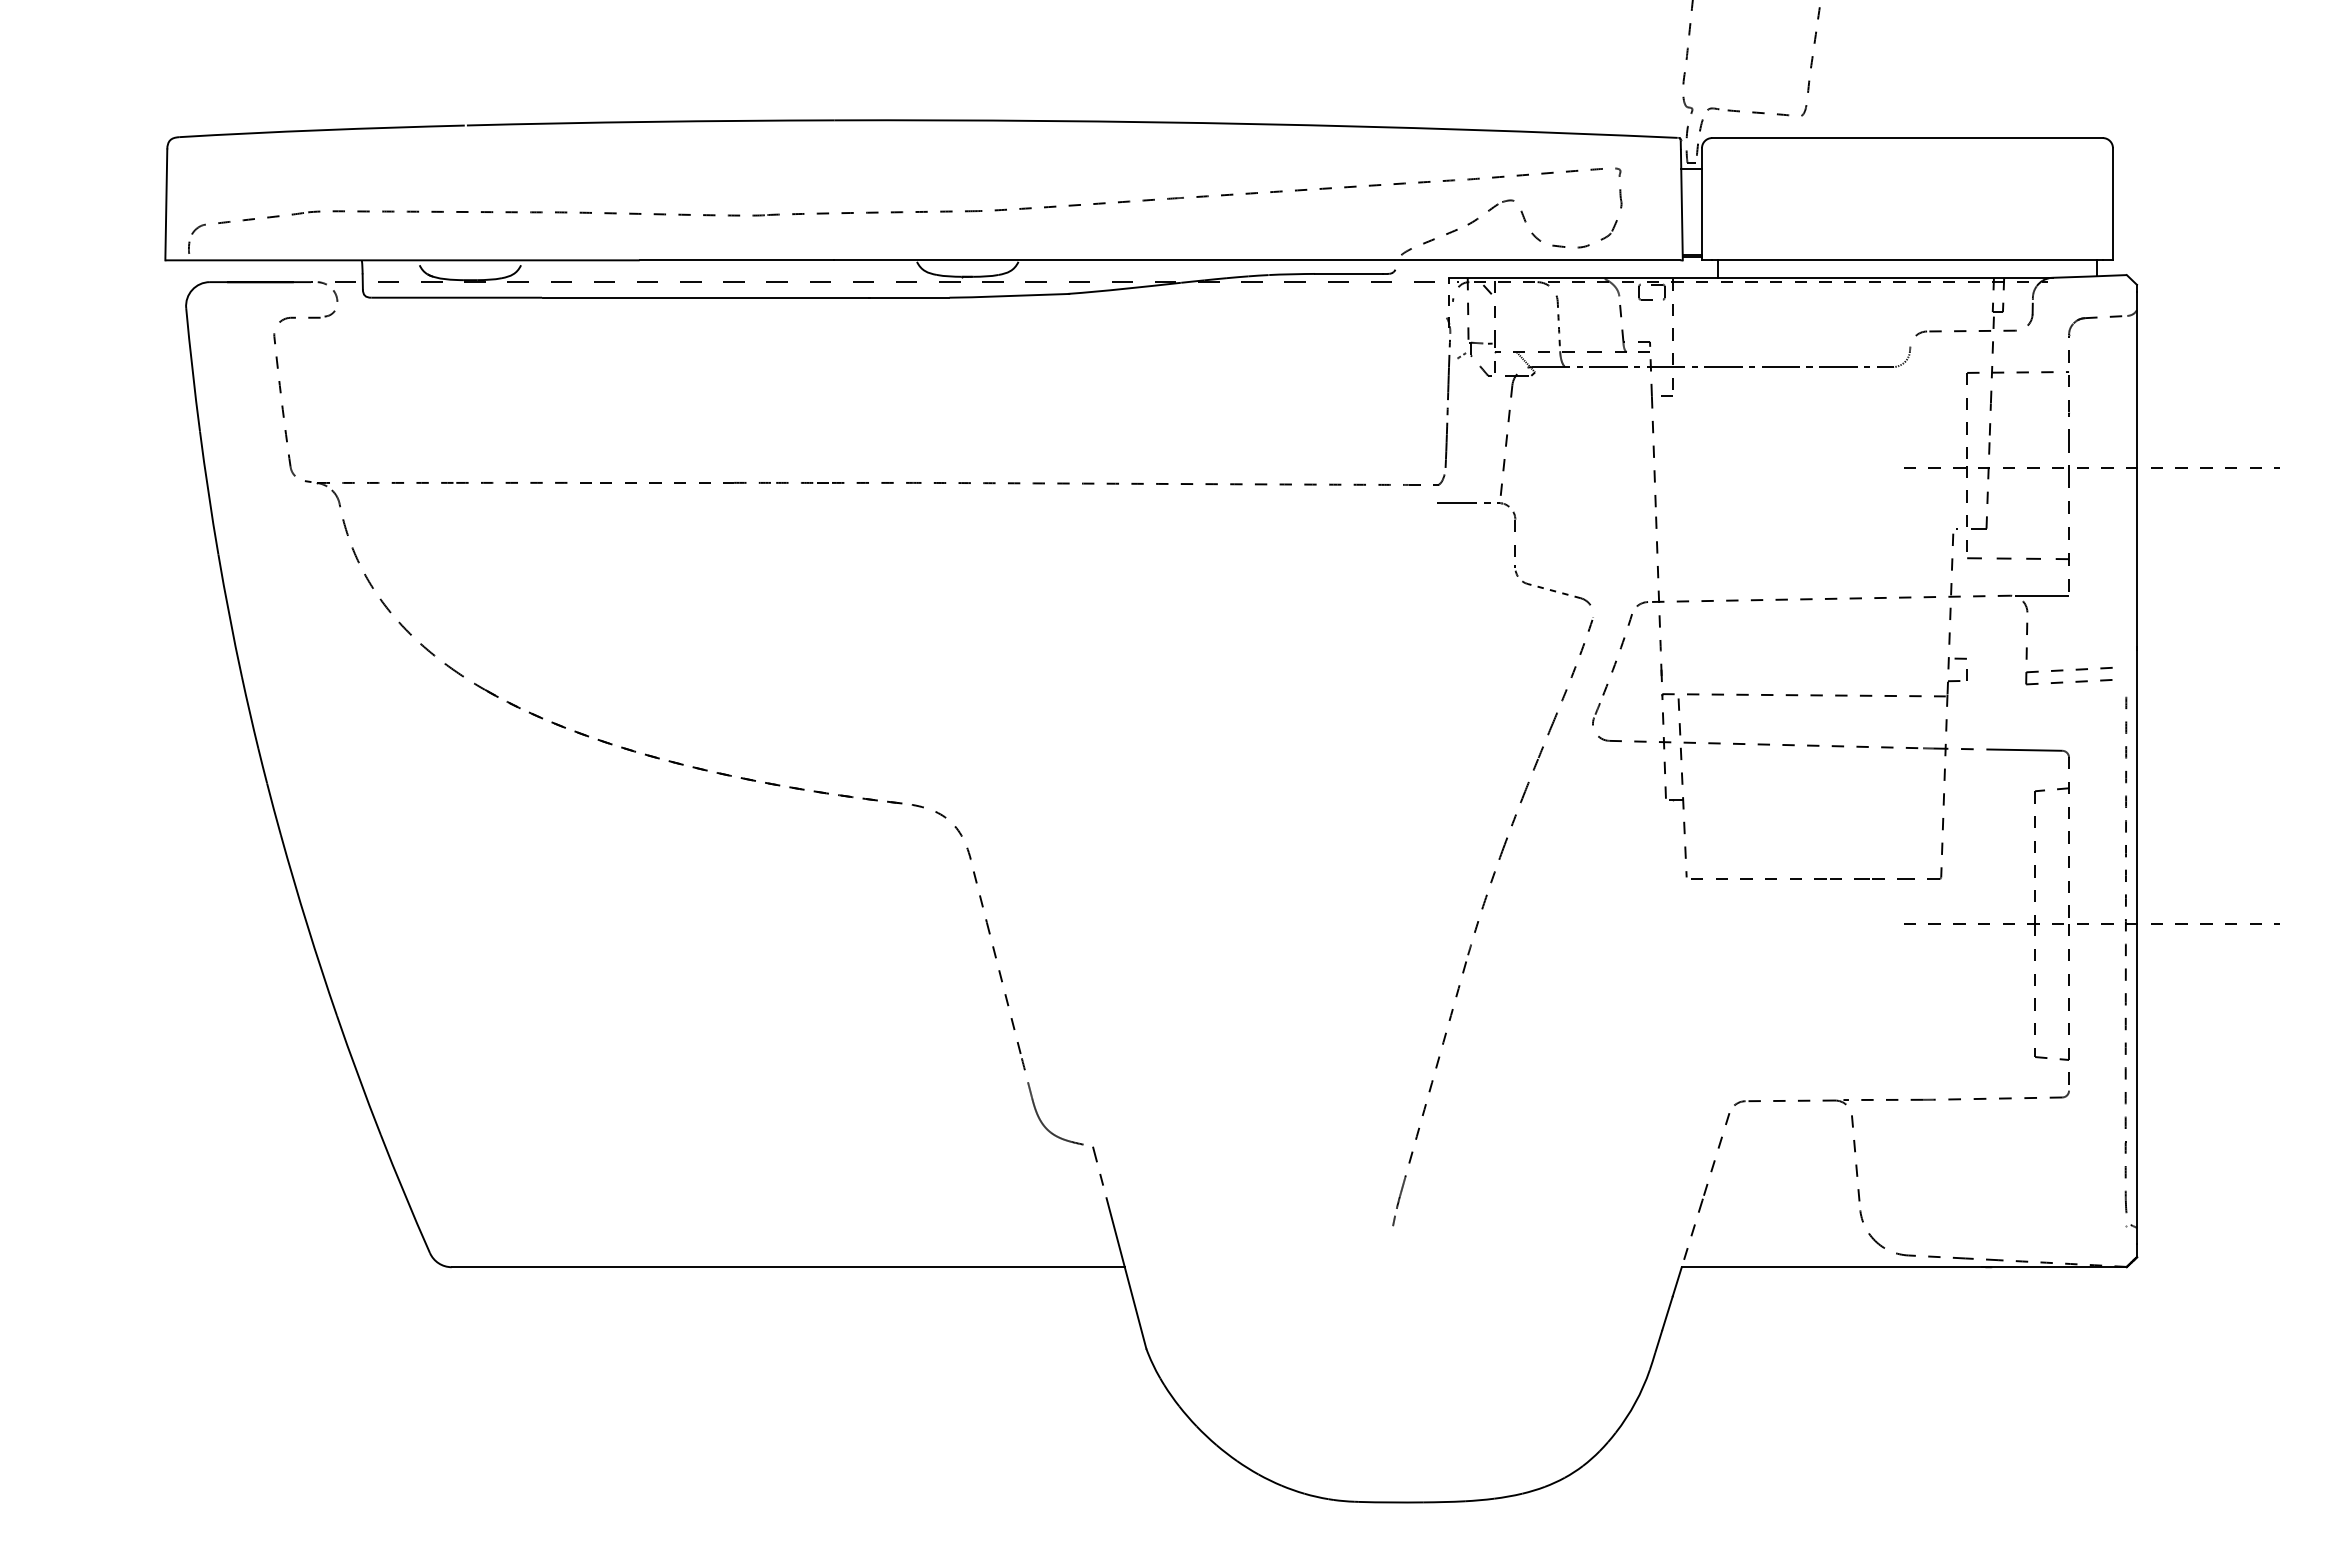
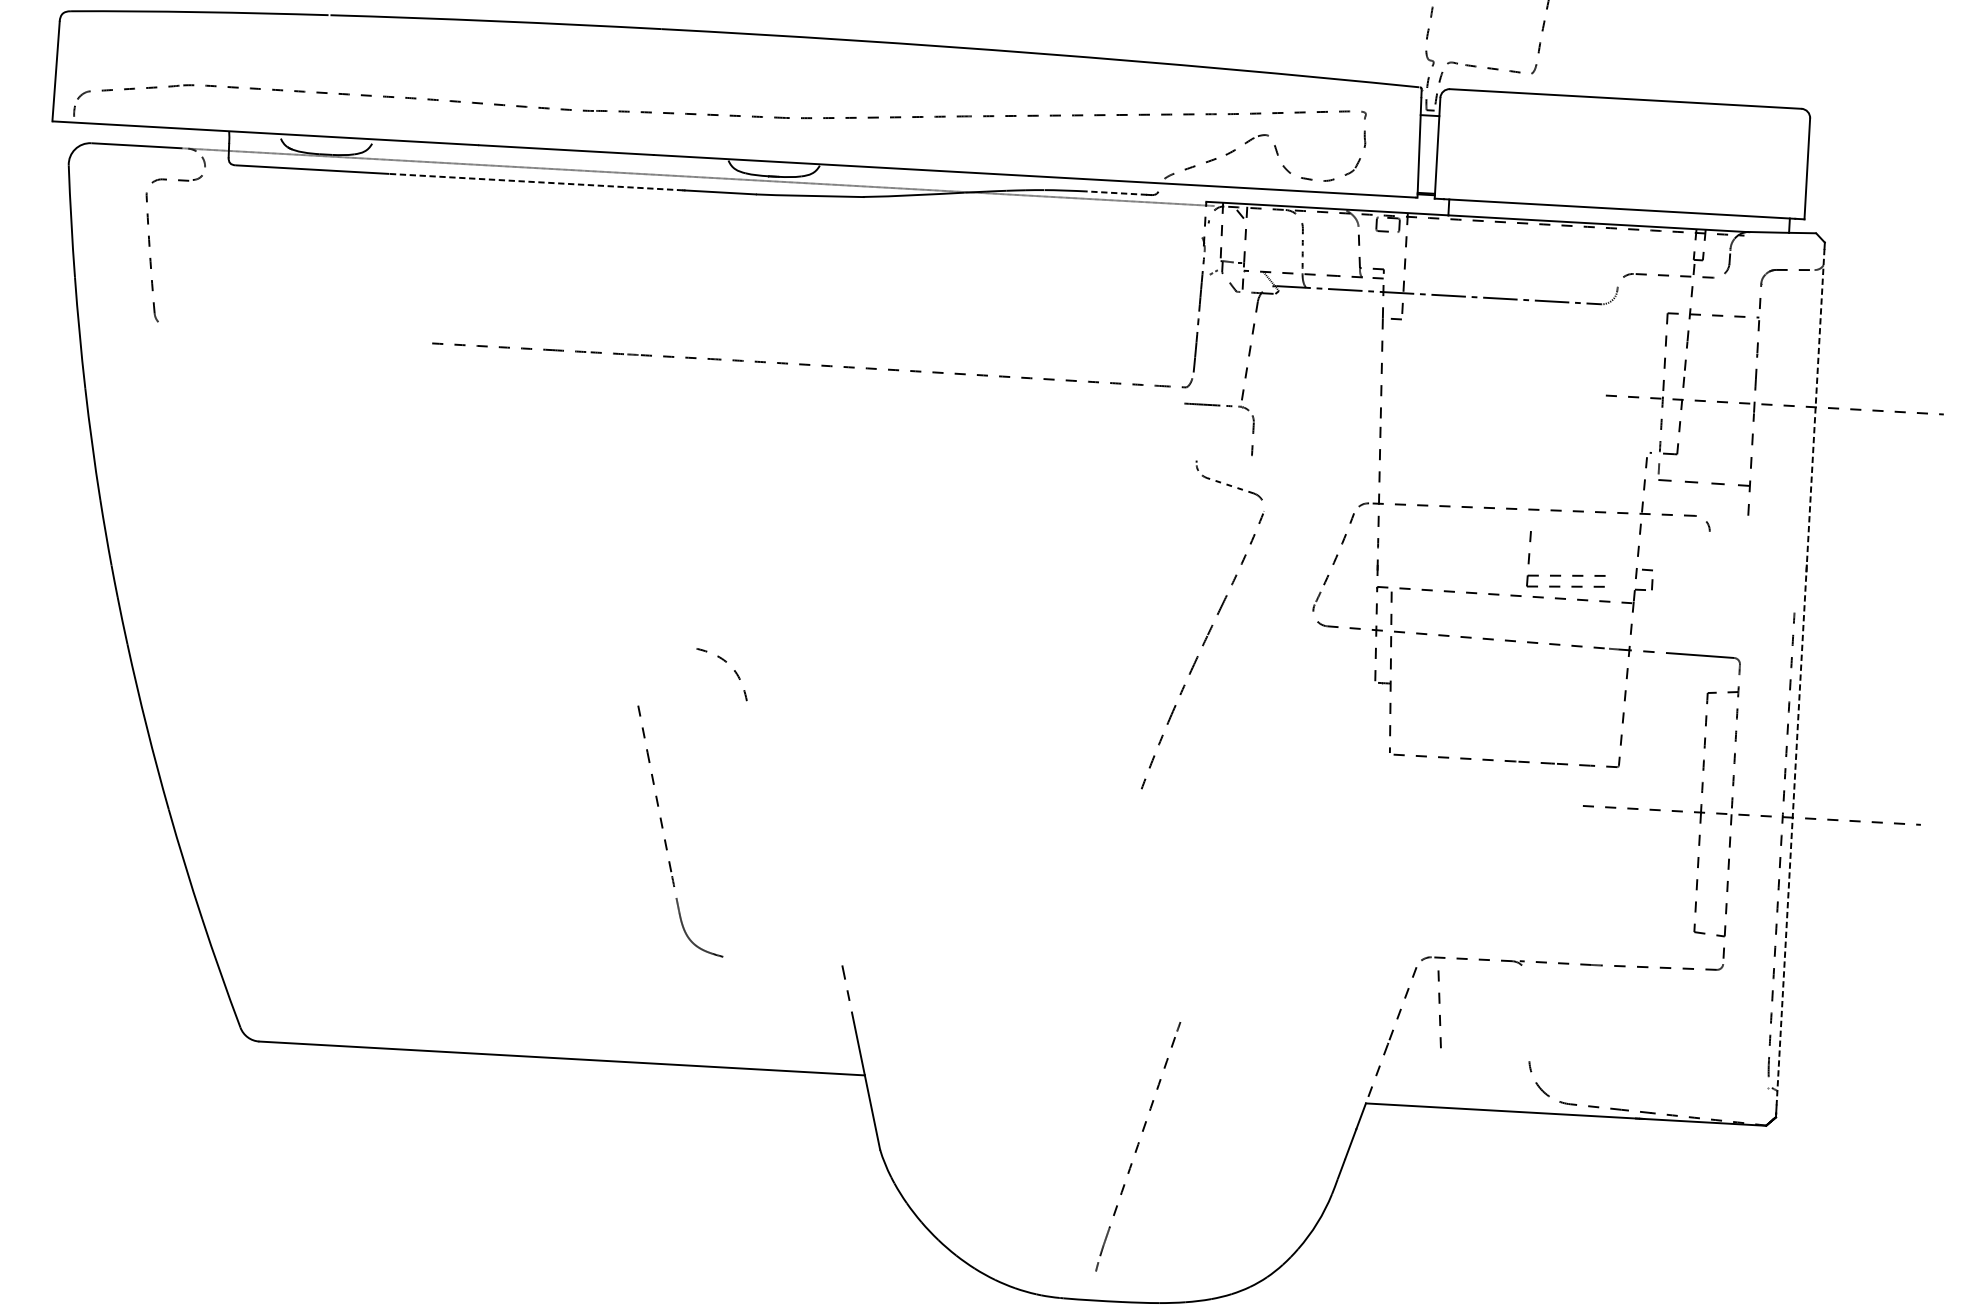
line: (1348, 273) -> (1116, 192), solid -> dashed
line: (706, 297) -> (537, 182), solid -> dashed
line: (2041, 596) -> (1723, 518), removed
part: (2063, 669) -> (1561, 574), moved
part: (565, 726) -> (388, 560), removed
part: (1539, 752) -> (1208, 630), moved
line: (2137, 768) -> (1800, 677), solid -> dashed
part: (1012, 1018) -> (665, 839), moved
part: (1431, 1085) -> (1137, 1146), moved
line: (1855, 1152) -> (1439, 1004), moved

